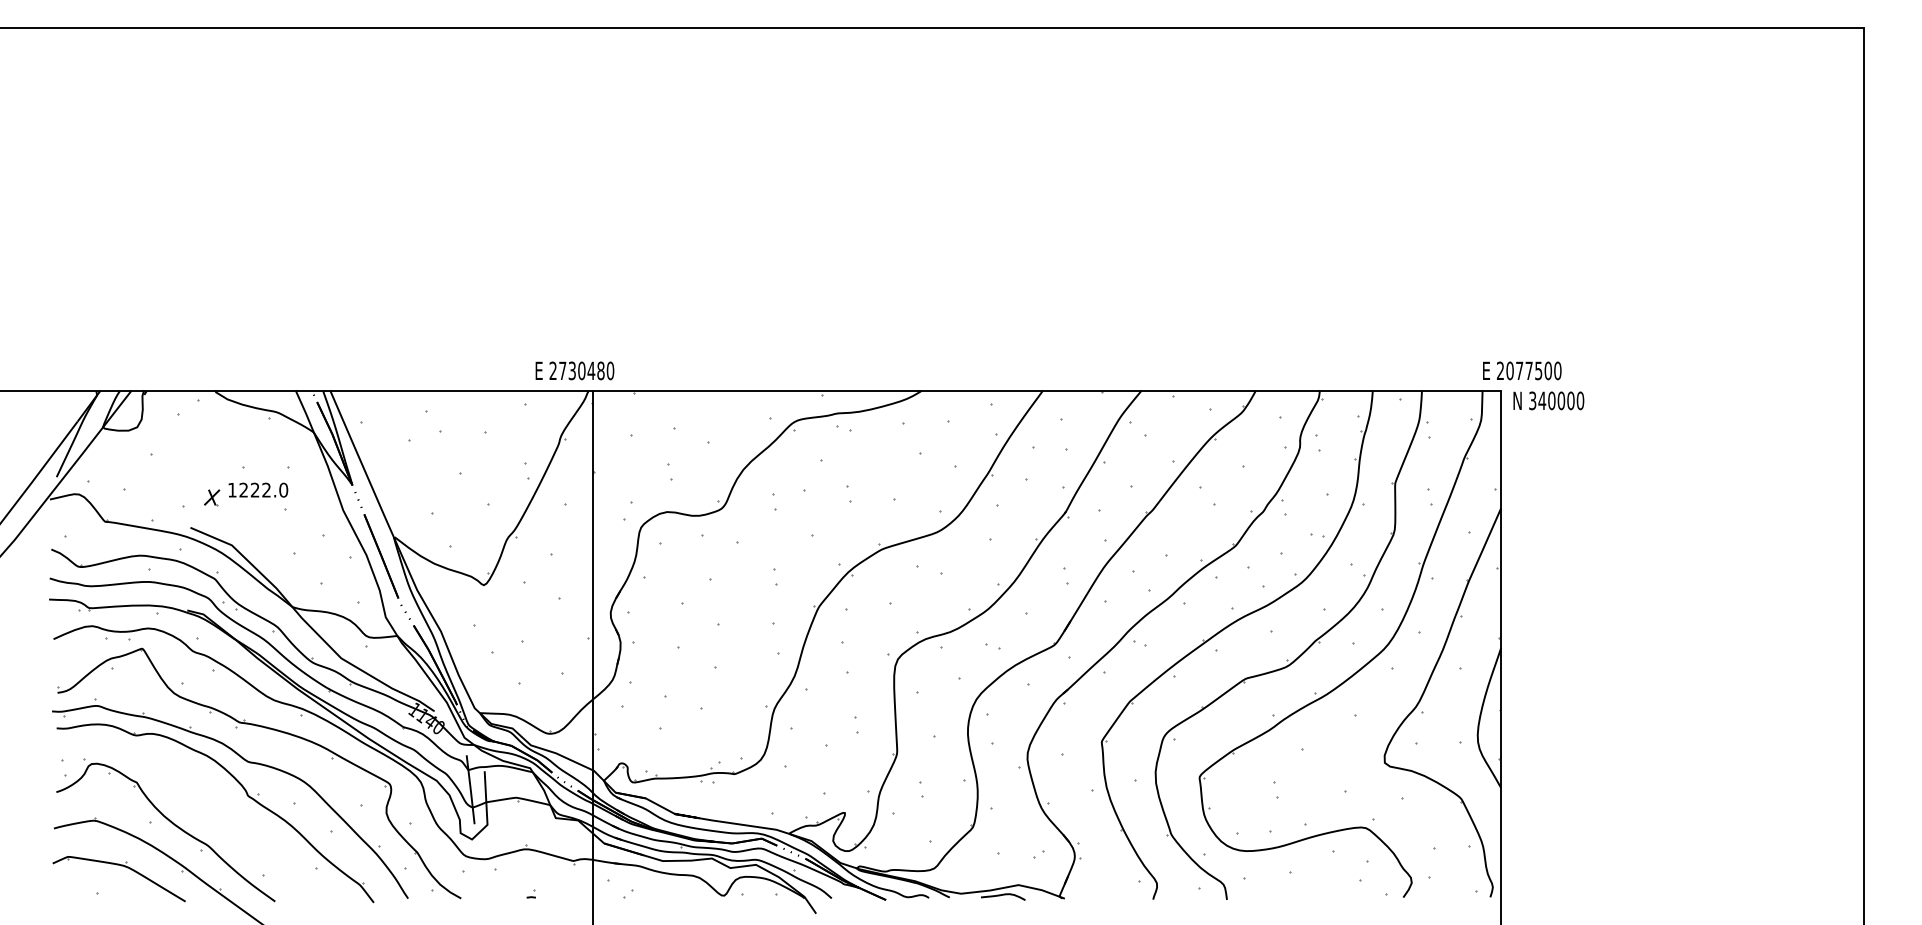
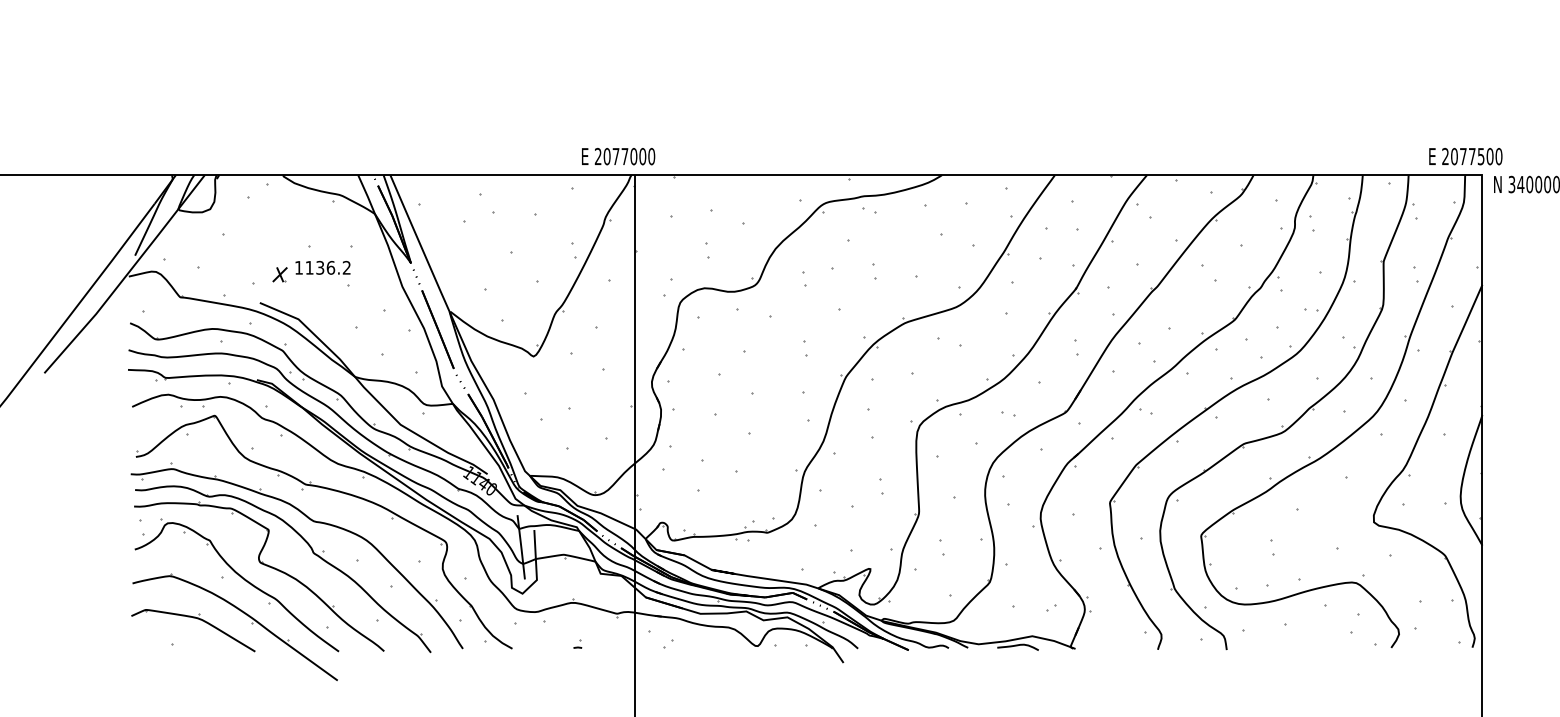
text: (581, 370) -> (624, 156), 2730480 -> 2077000
text: (1522, 370) -> (1466, 156), moved
text: (263, 489) -> (328, 267), 1222.0 -> 1136.2
part: (195, 809) -> (264, 565), added

